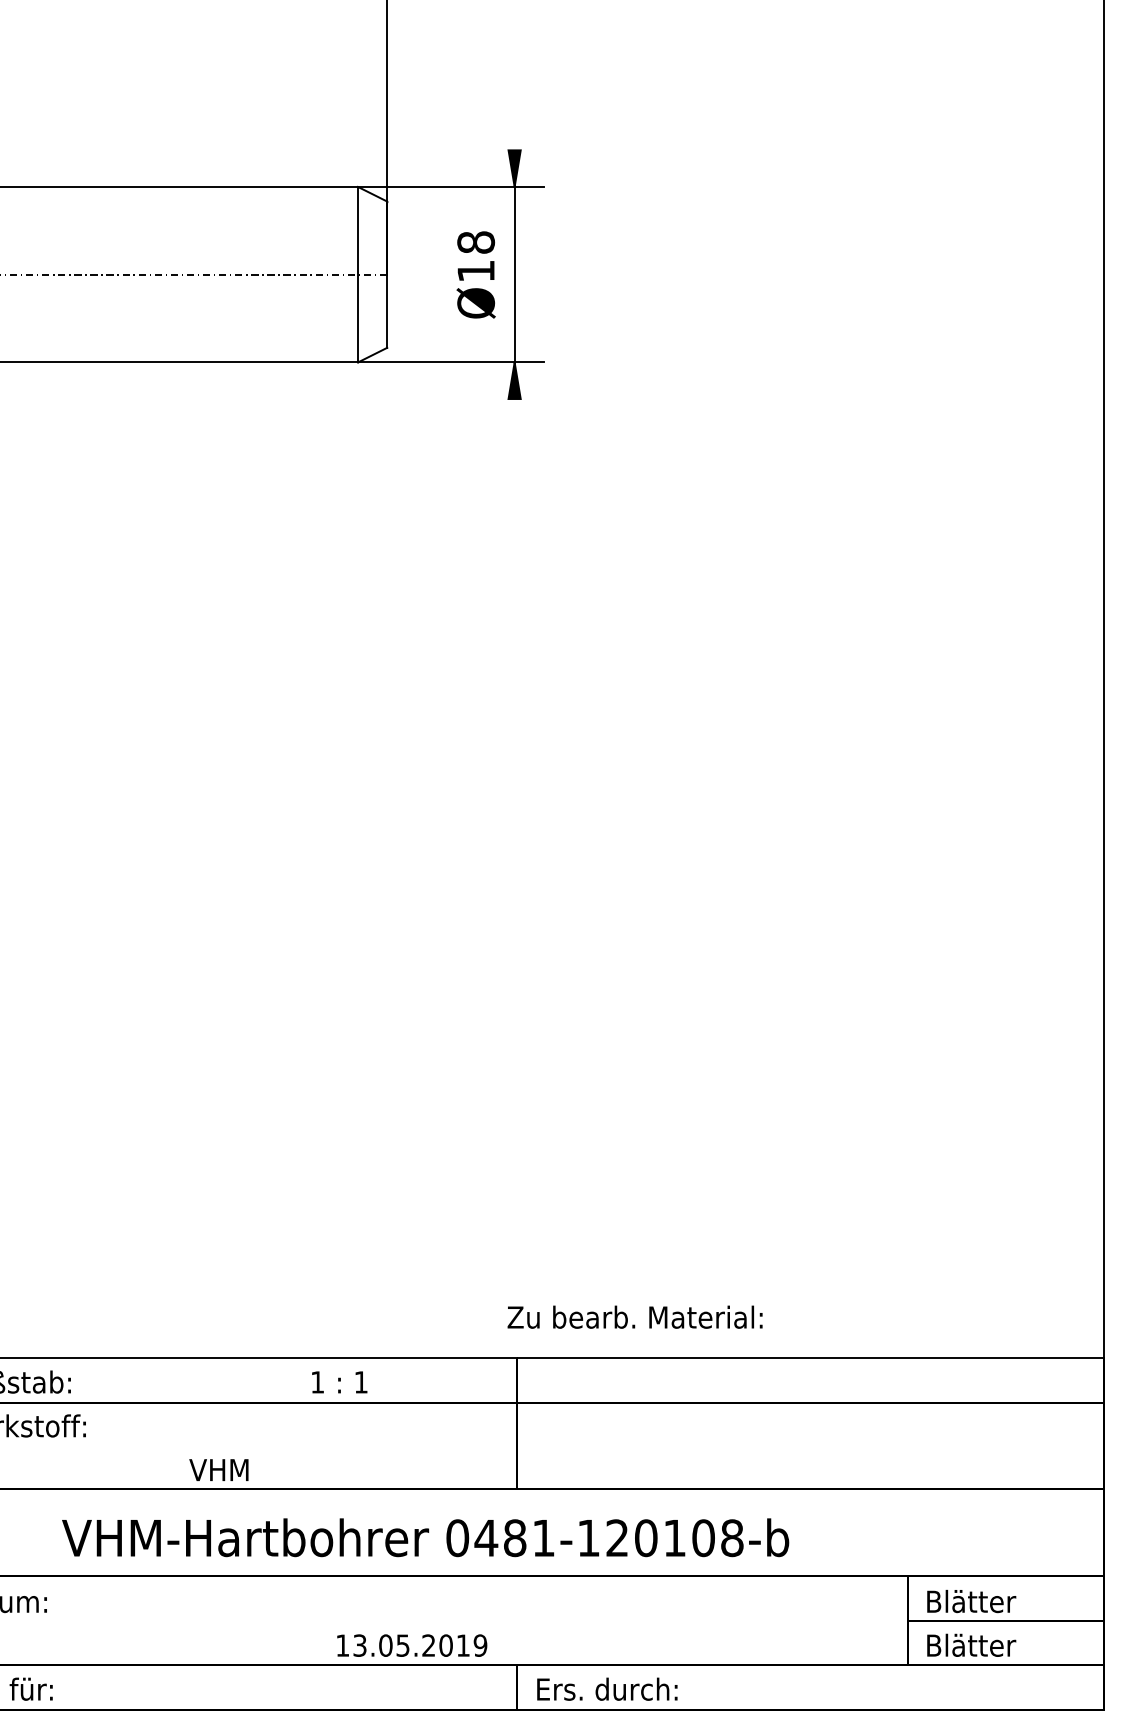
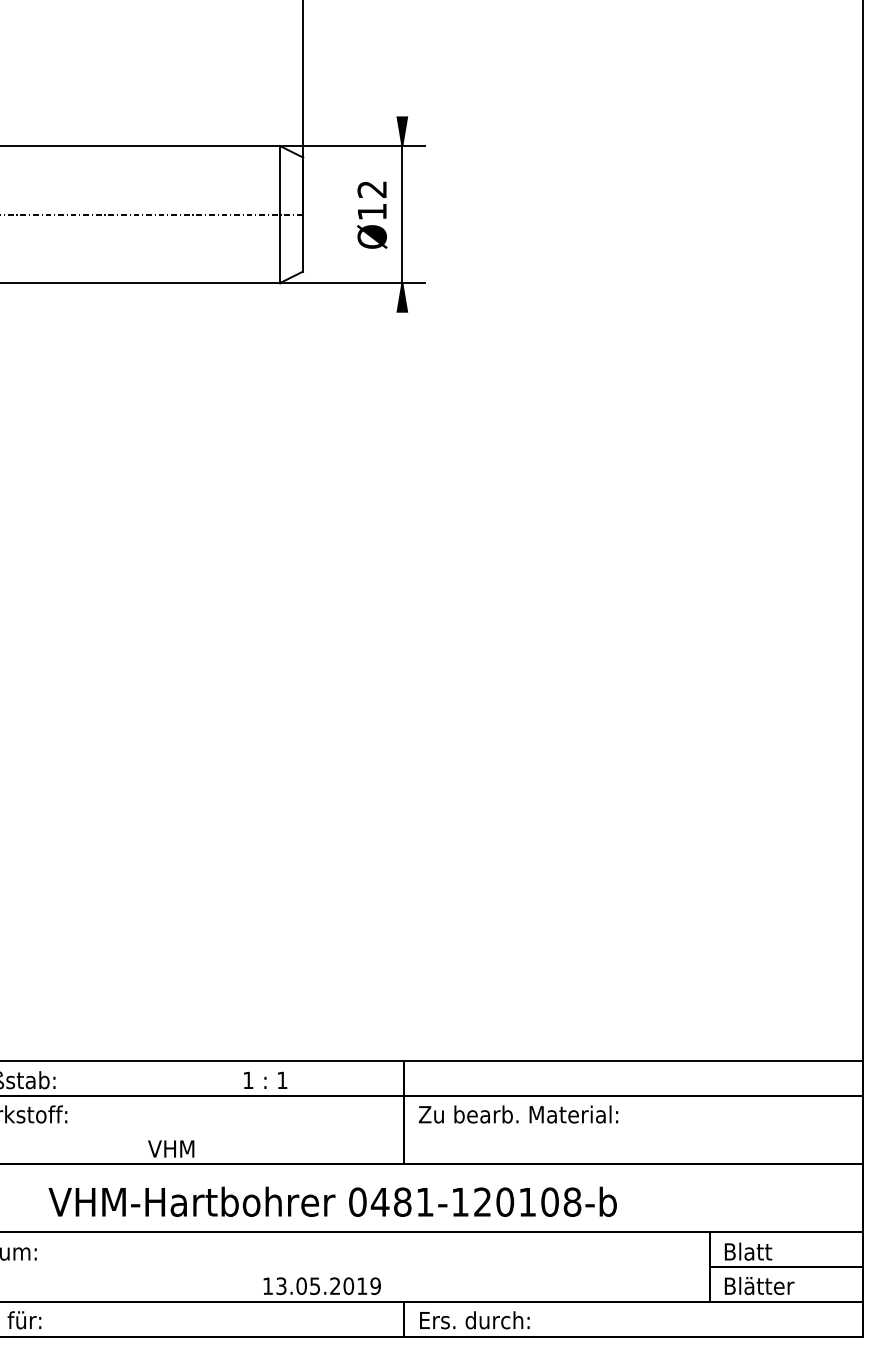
text: (475, 242) -> (371, 189), Ø18 -> Ø12
text: (635, 1317) -> (518, 1114), moved
text: (985, 1601) -> (770, 1251), Blätter -> Blatt

